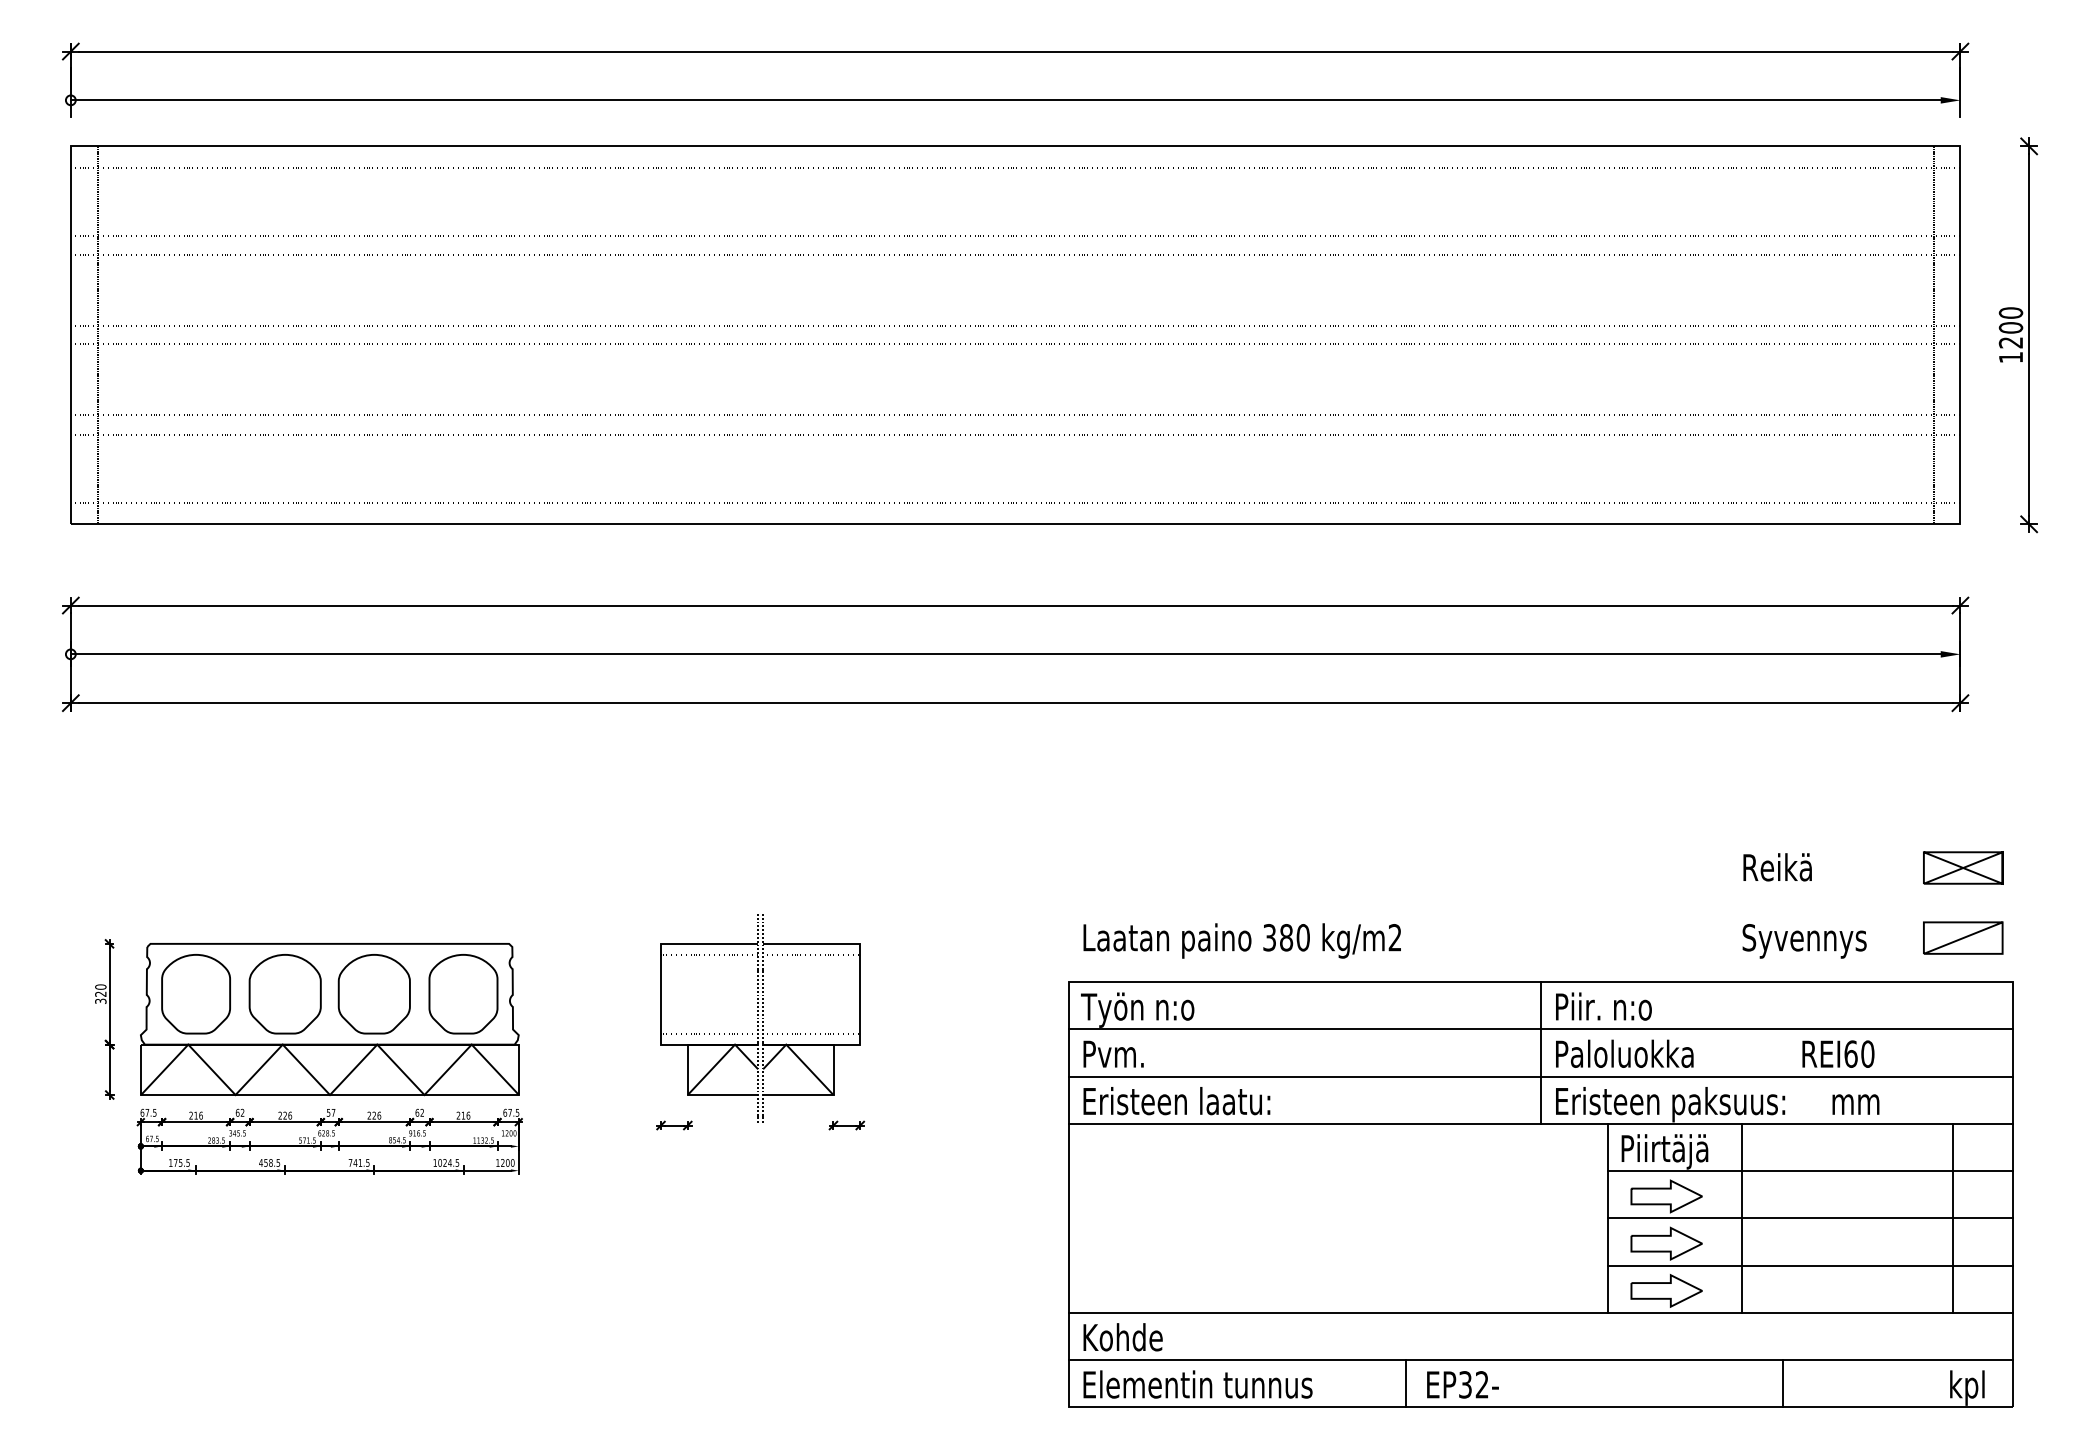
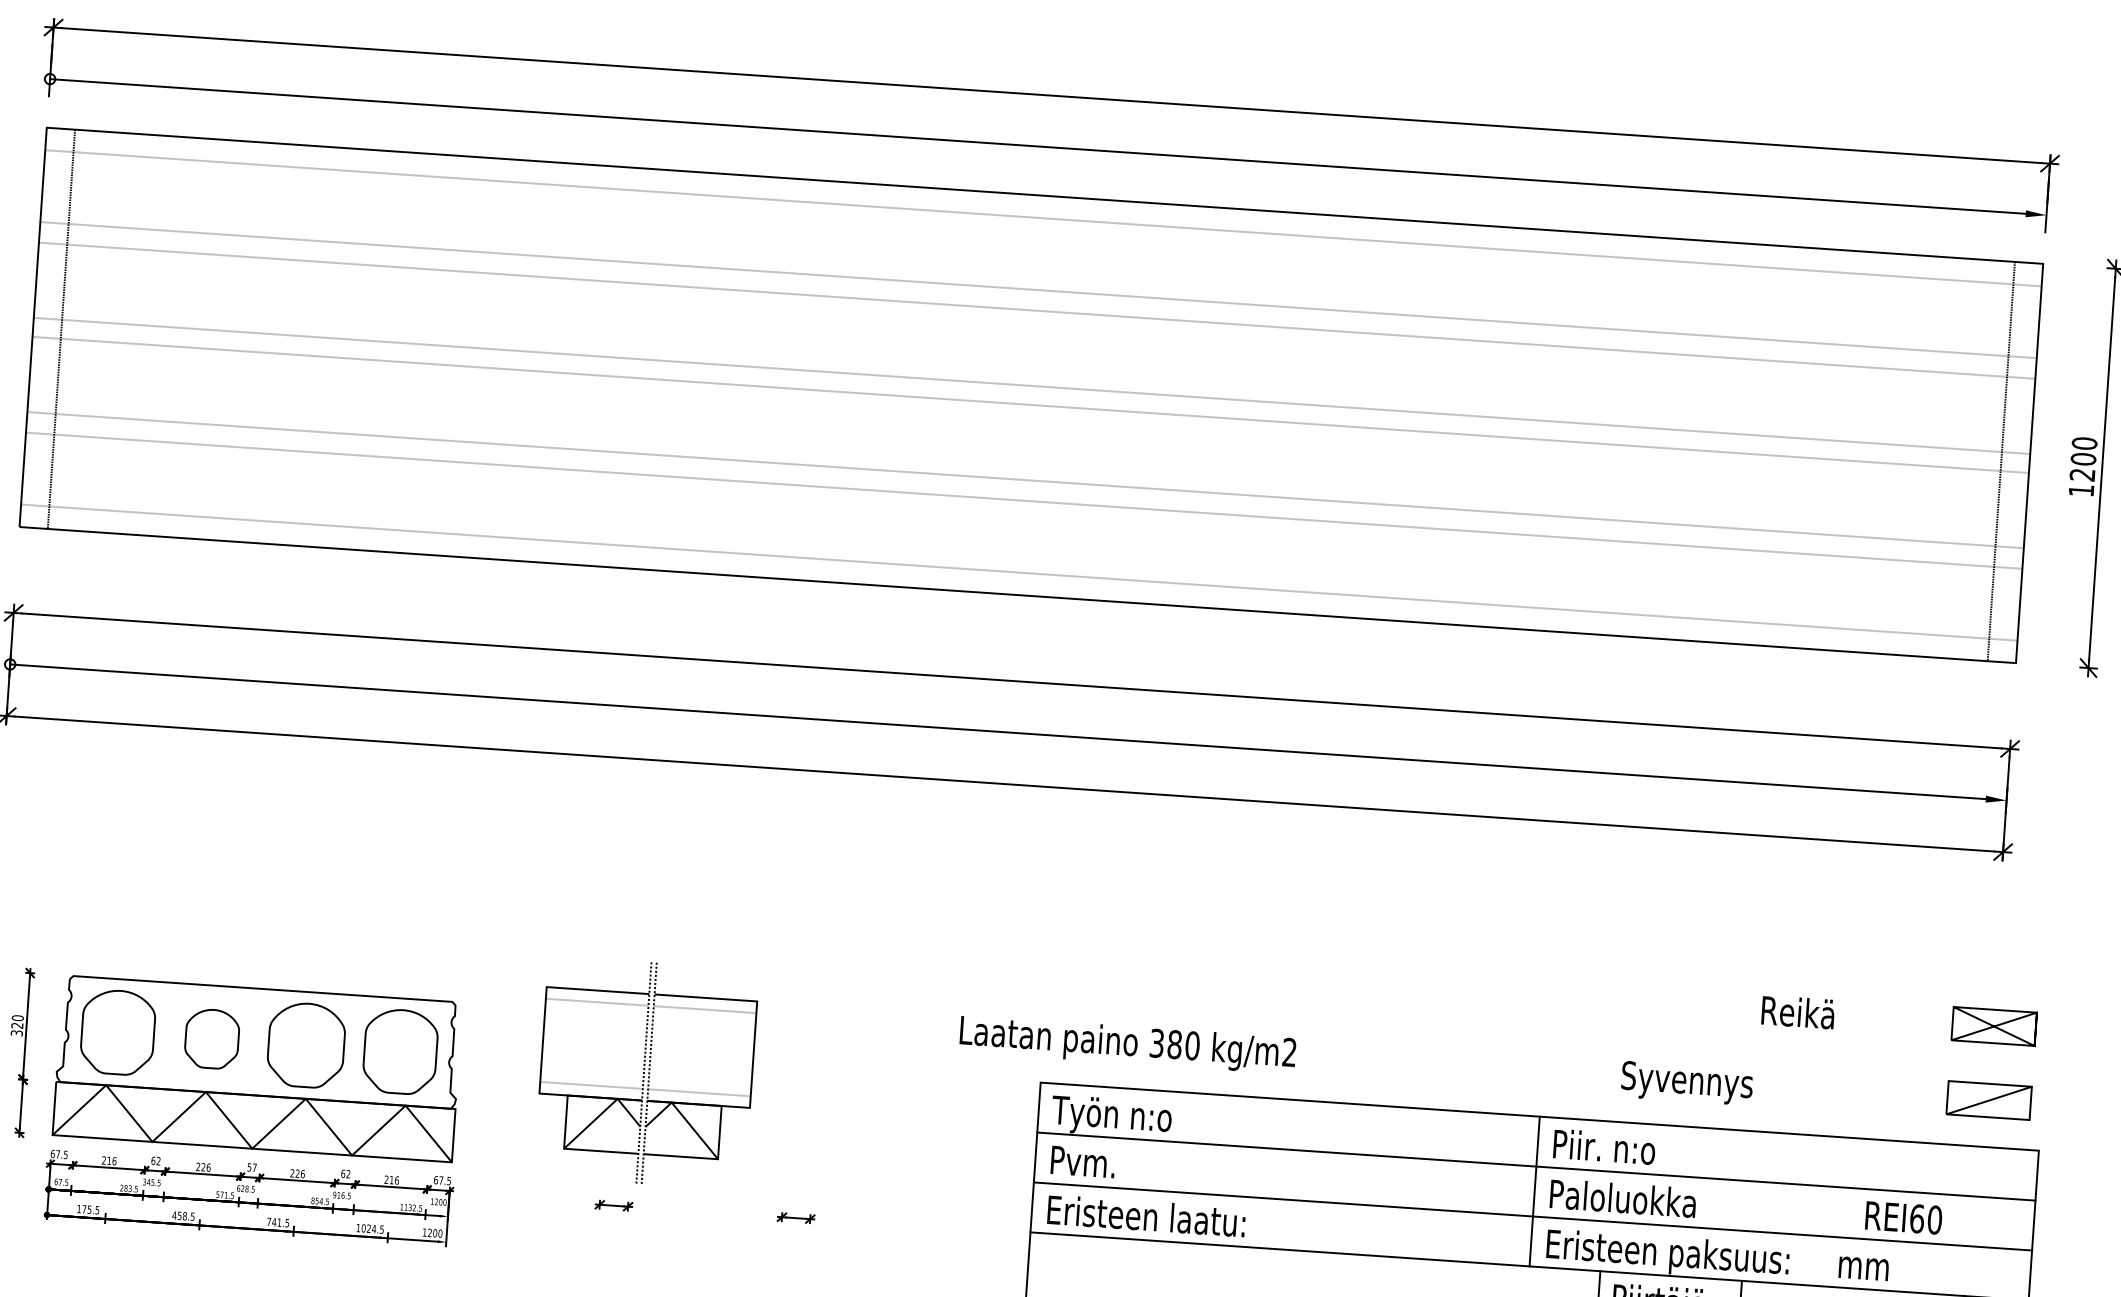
text: (1241, 940) -> (1127, 1044), moved
text: (1804, 941) -> (1687, 1083), moved
part: (284, 994) -> (211, 1039), size x0.7
part: (760, 1018) -> (646, 1073), moved
text: (1838, 1053) -> (1903, 1217), moved

